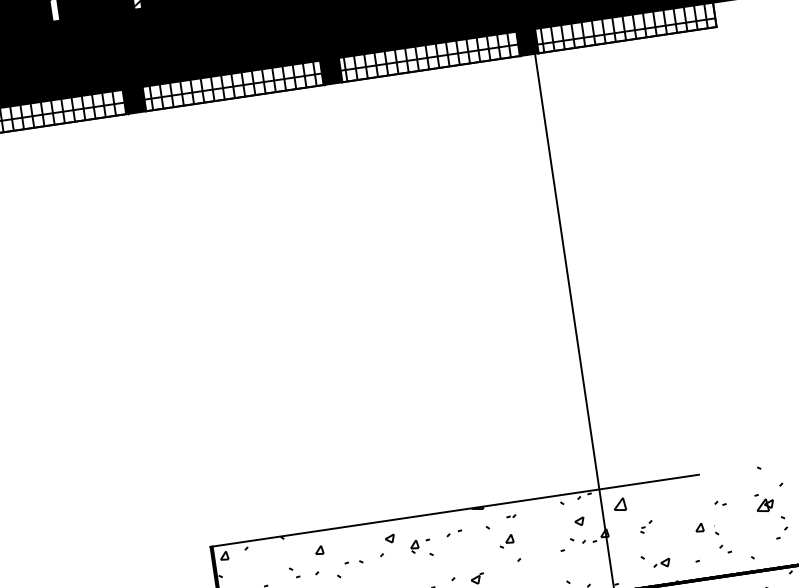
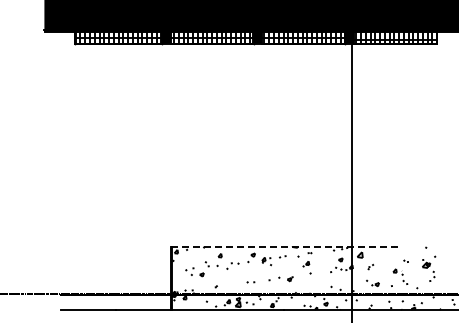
line: (454, 510) -> (284, 246), solid -> dashed

